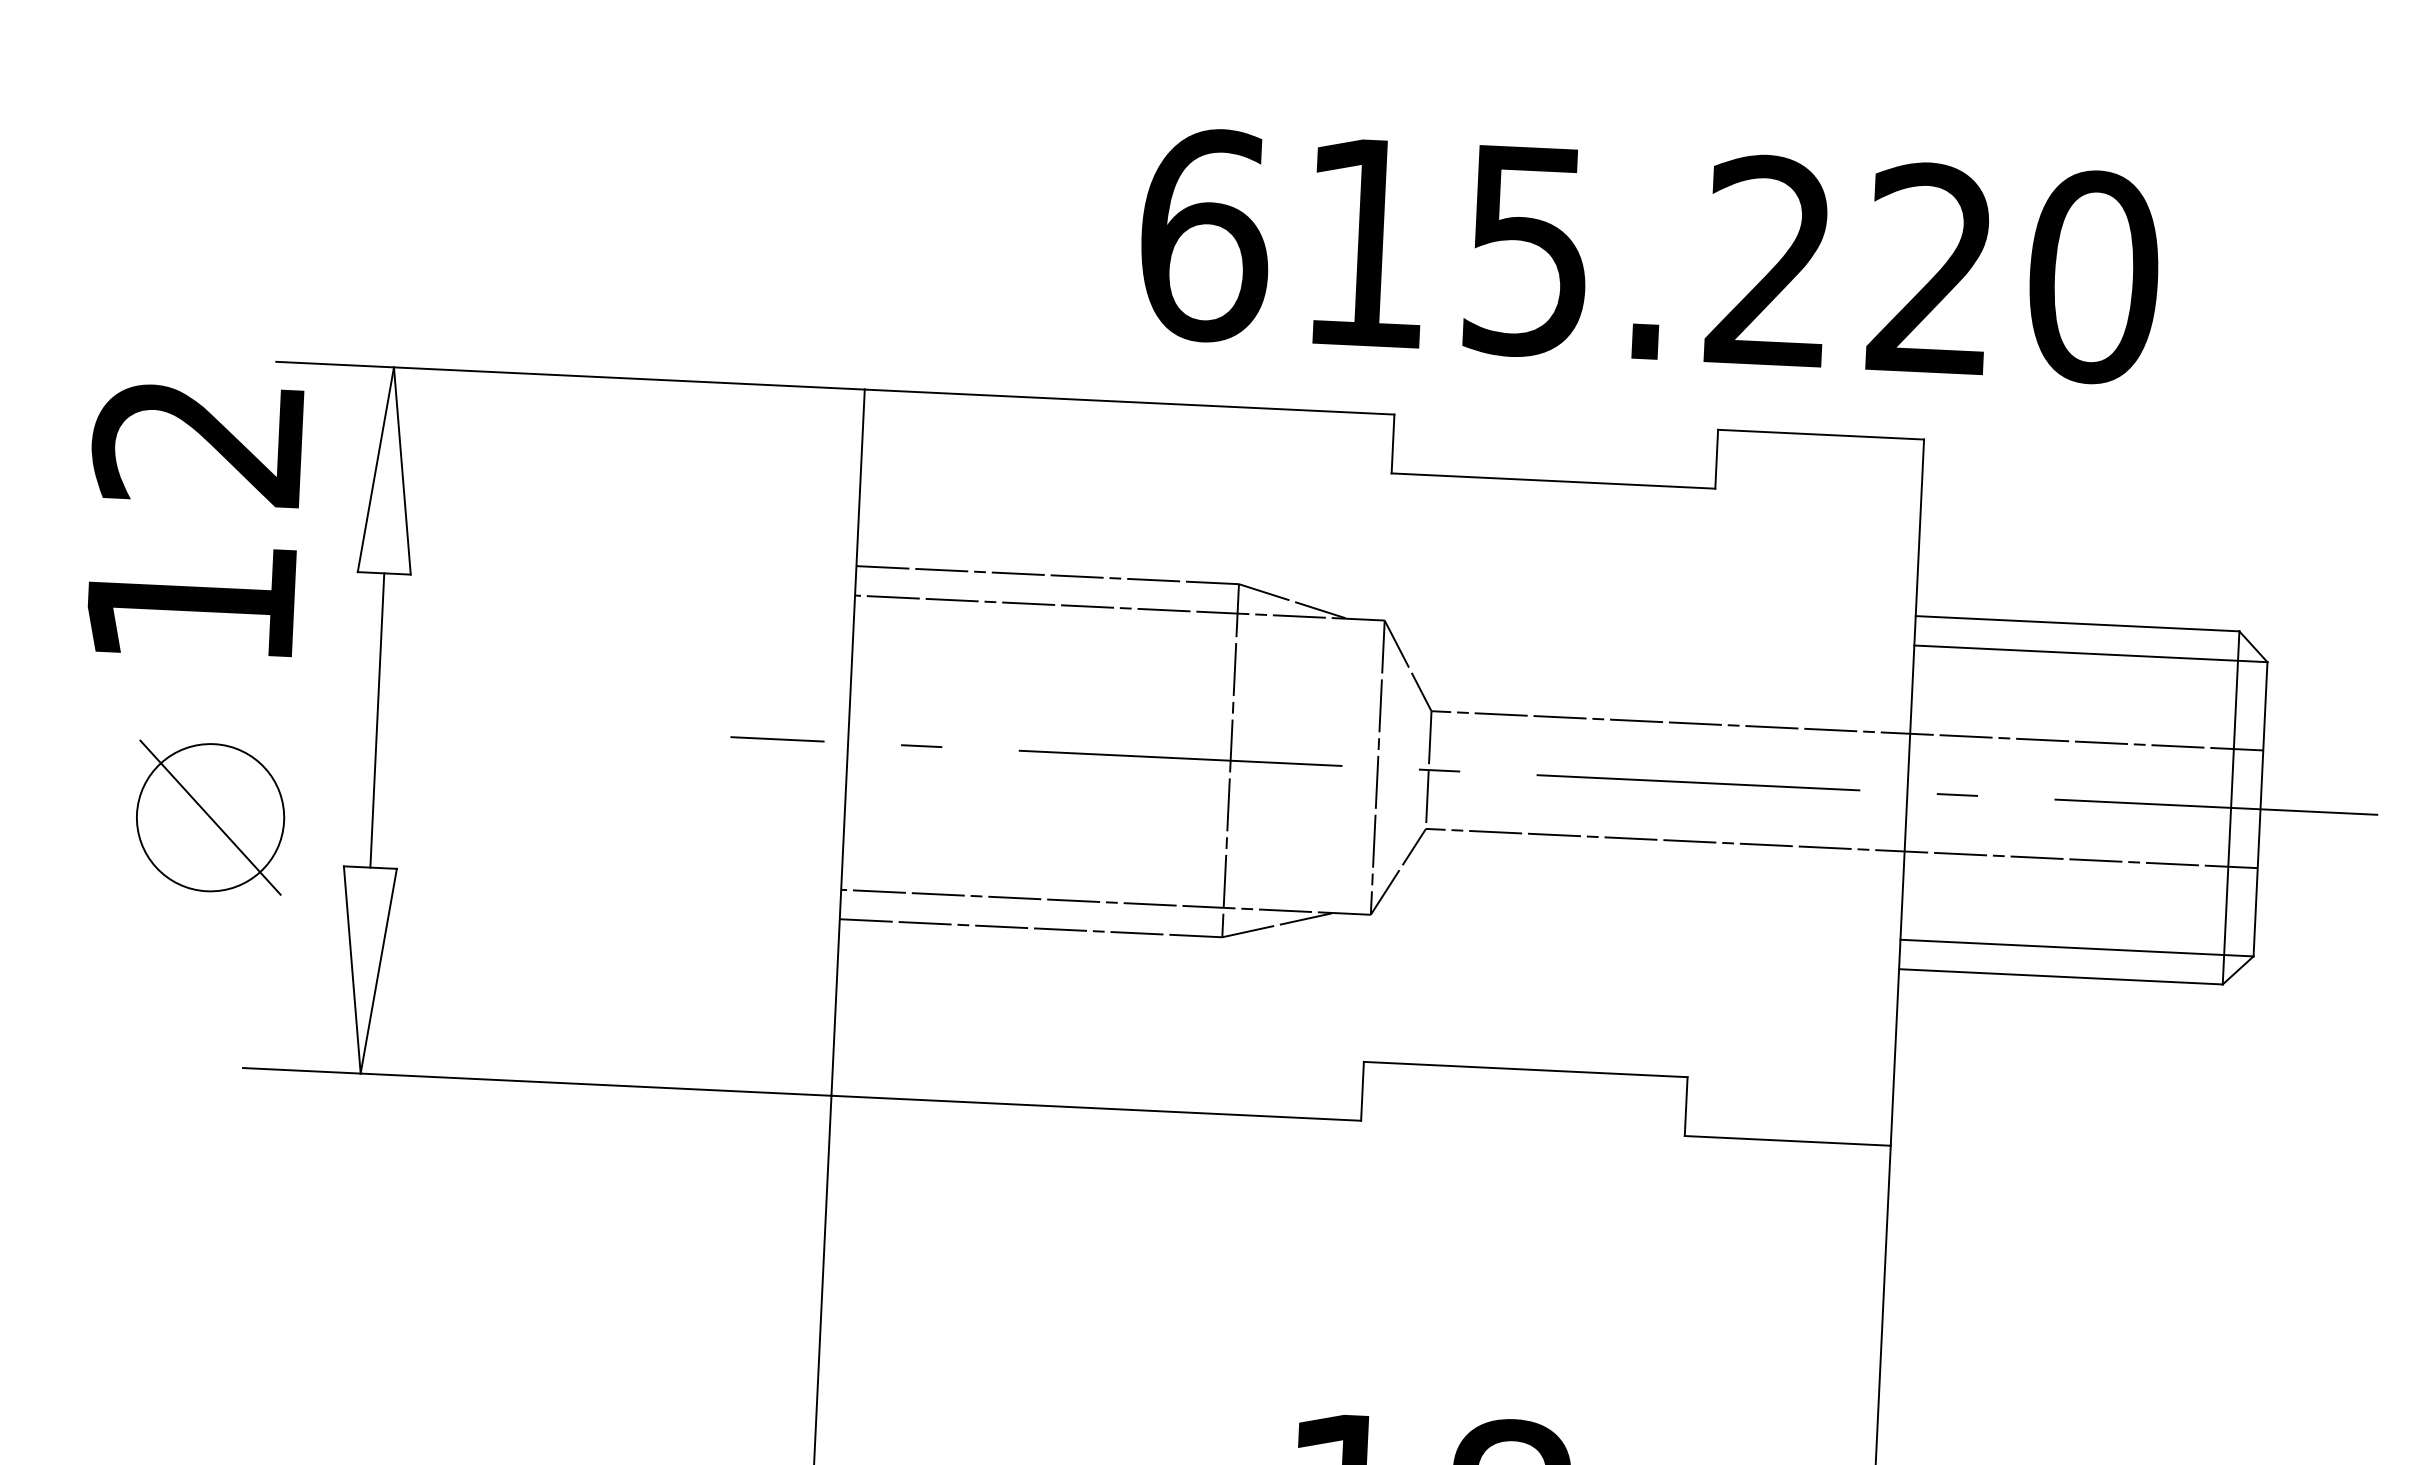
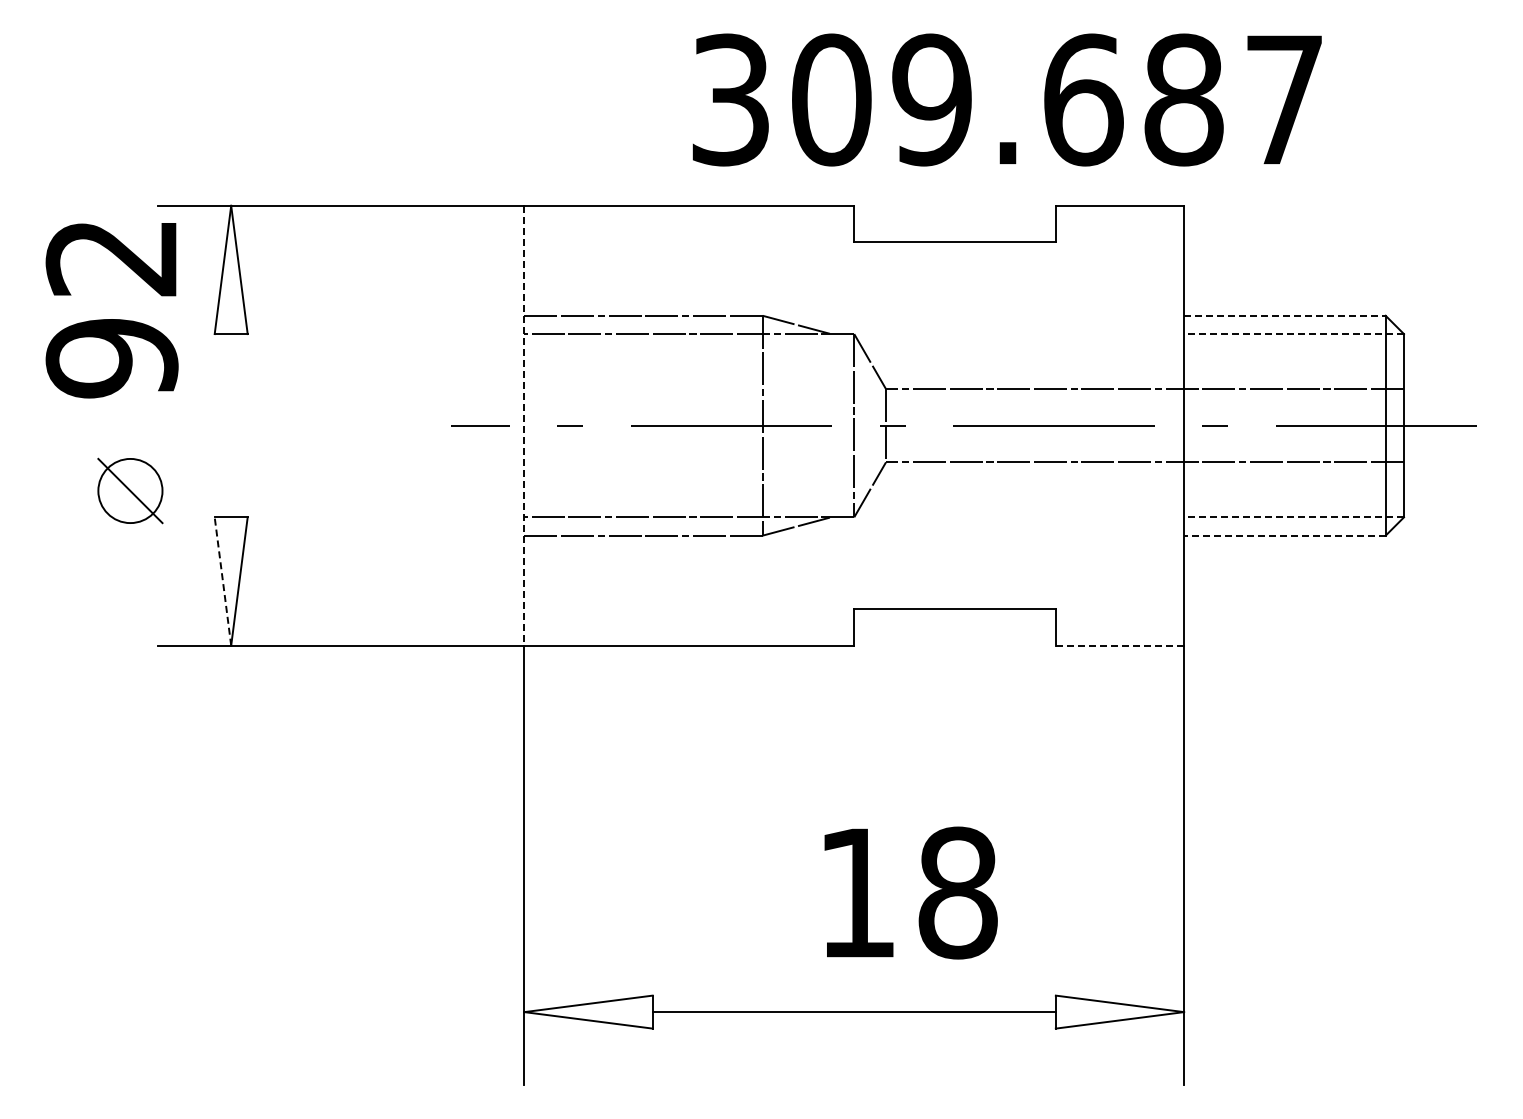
text: (1650, 255) -> (1008, 99), 615.220 -> 309.687
text: (190, 603) -> (111, 358), 12 -> 92
line: (2076, 623) -> (1284, 315), solid -> dashed
line: (2091, 654) -> (1294, 334), solid -> dashed
line: (377, 720) -> (231, 425), removed
line: (848, 742) -> (524, 425), solid -> dashed
part: (210, 816) -> (130, 490), size x0.7
line: (2077, 948) -> (1294, 517), solid -> dashed
line: (351, 969) -> (222, 581), solid -> dashed
line: (2060, 976) -> (1284, 535), solid -> dashed
line: (1787, 1140) -> (1119, 645), solid -> dashed

